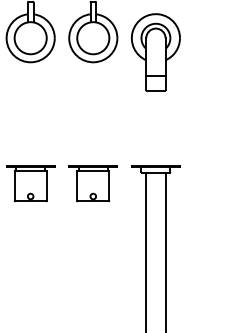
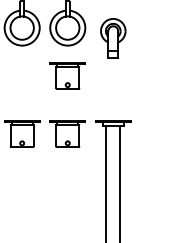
part: (155, 52) -> (113, 38), size x0.7
part: (92, 103) -> (67, 75), added

